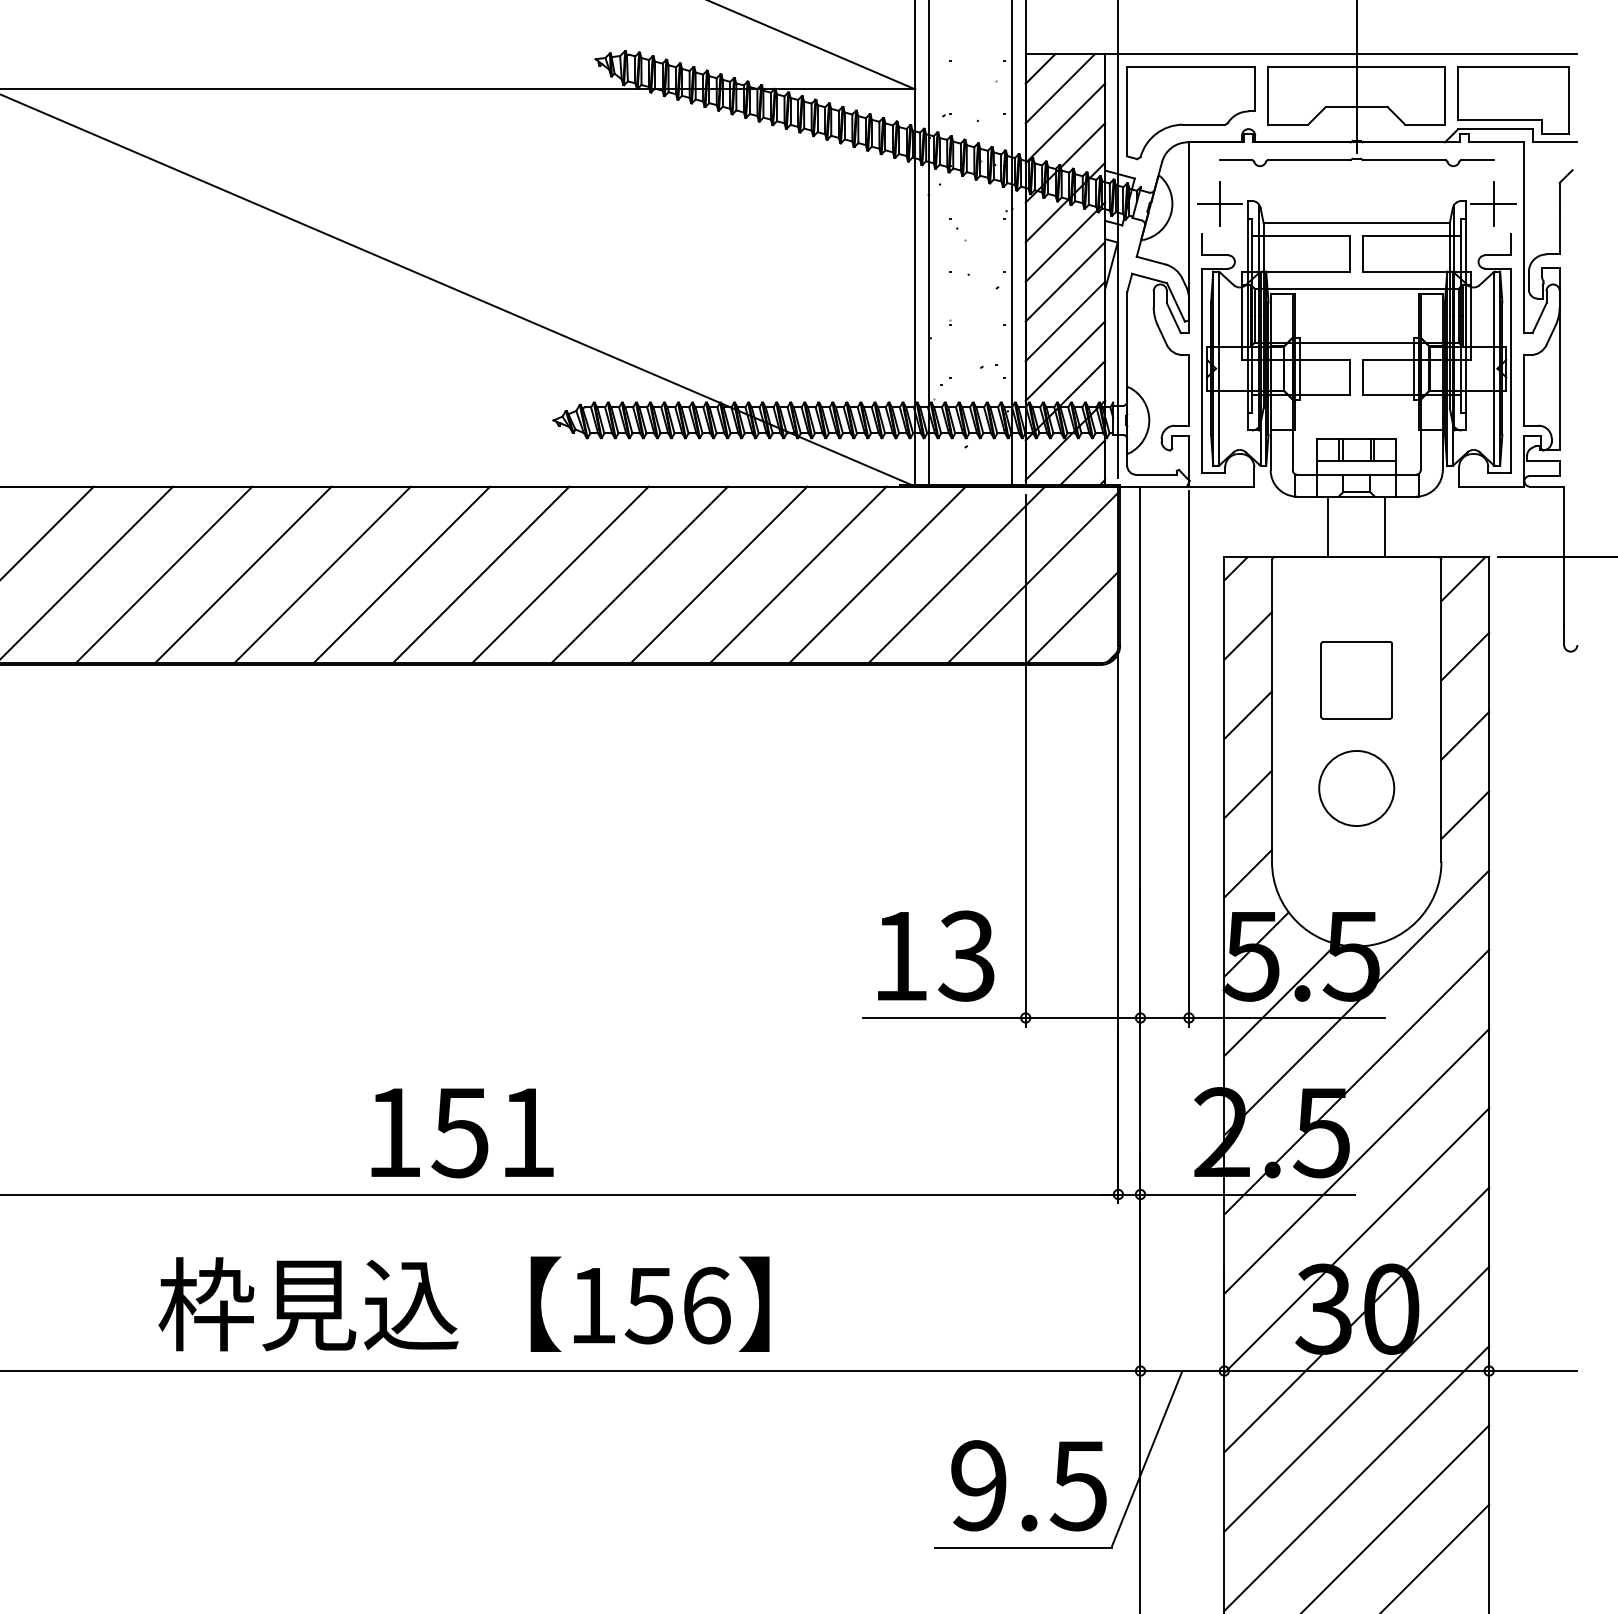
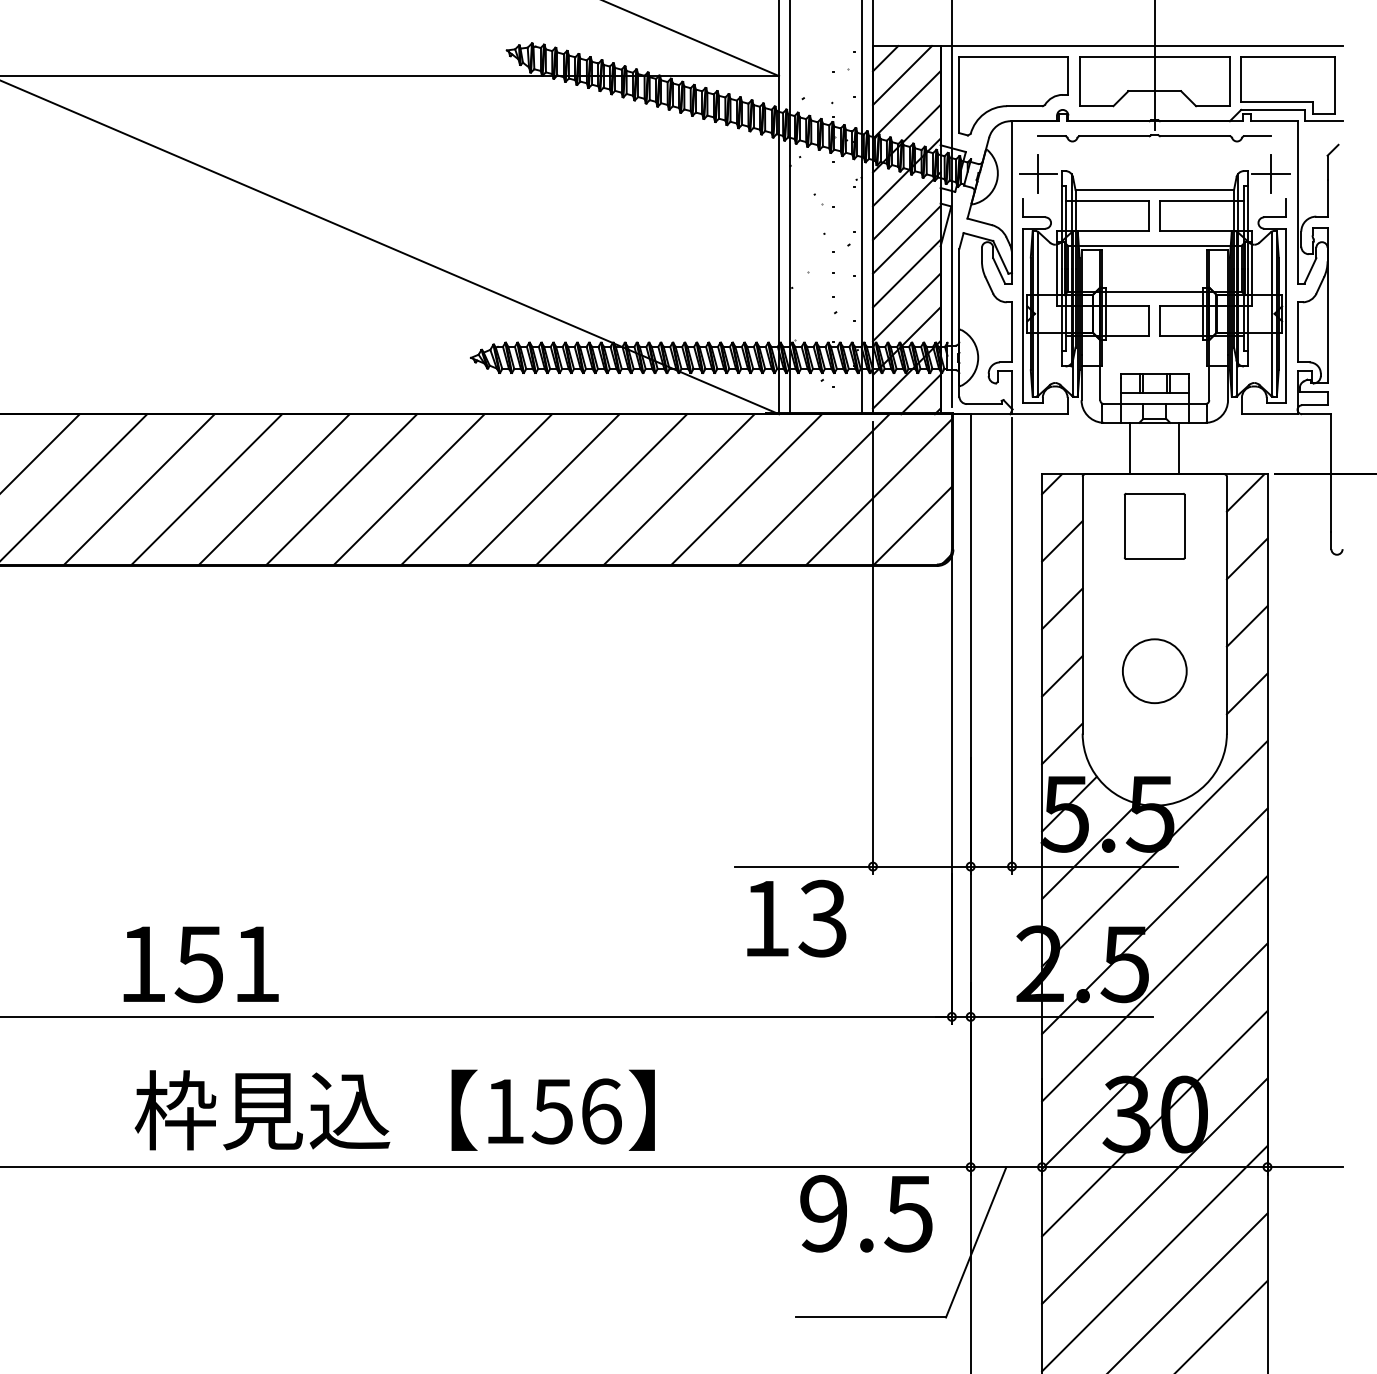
part: (1356, 680) -> (1154, 526), moved
text: (936, 955) -> (797, 918), moved
text: (462, 1133) -> (201, 964), moved
text: (1028, 1485) -> (865, 1213), moved

